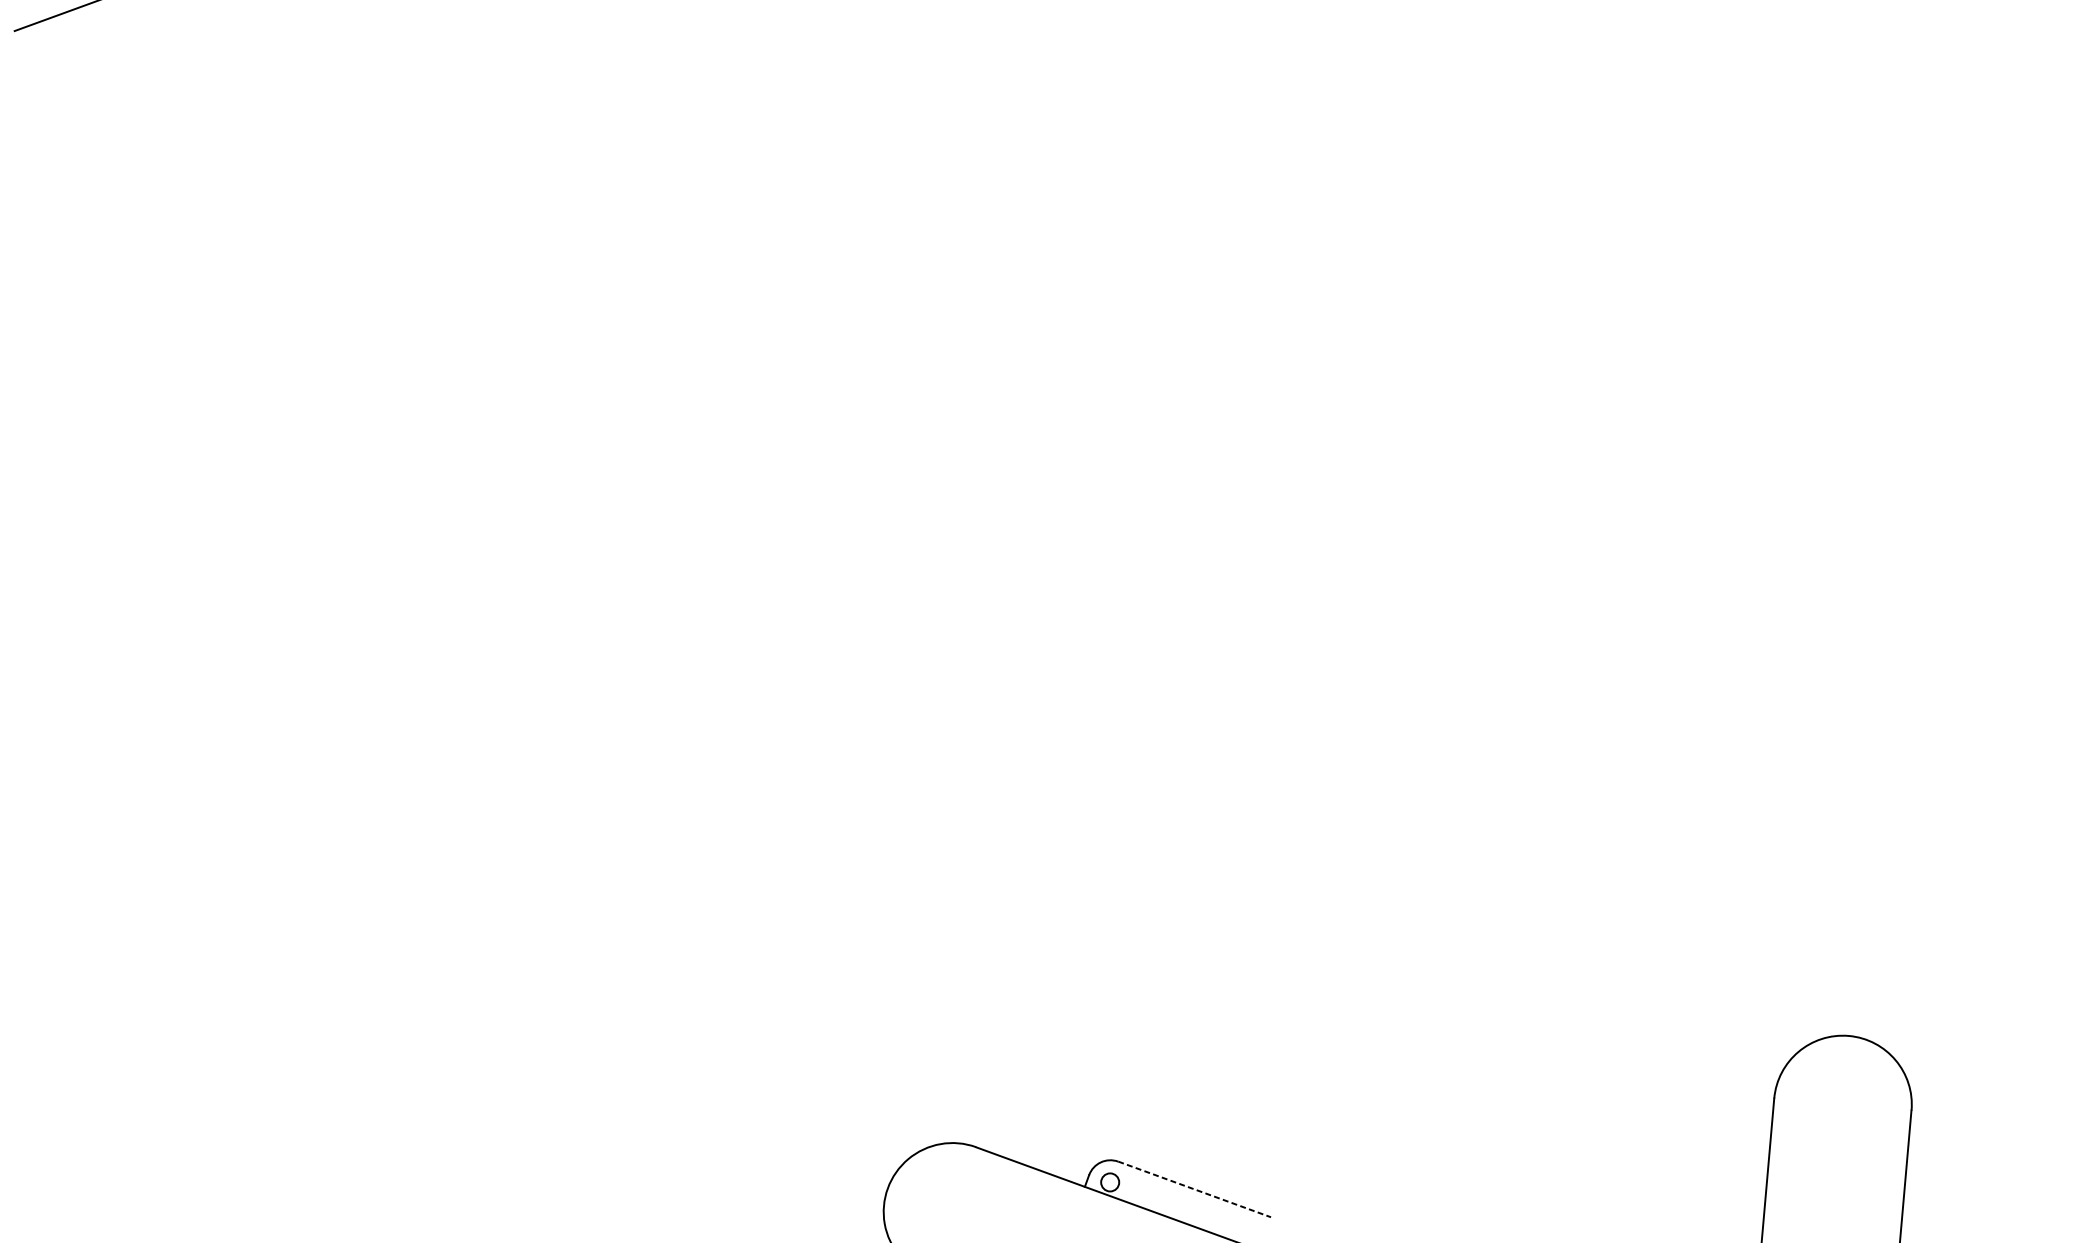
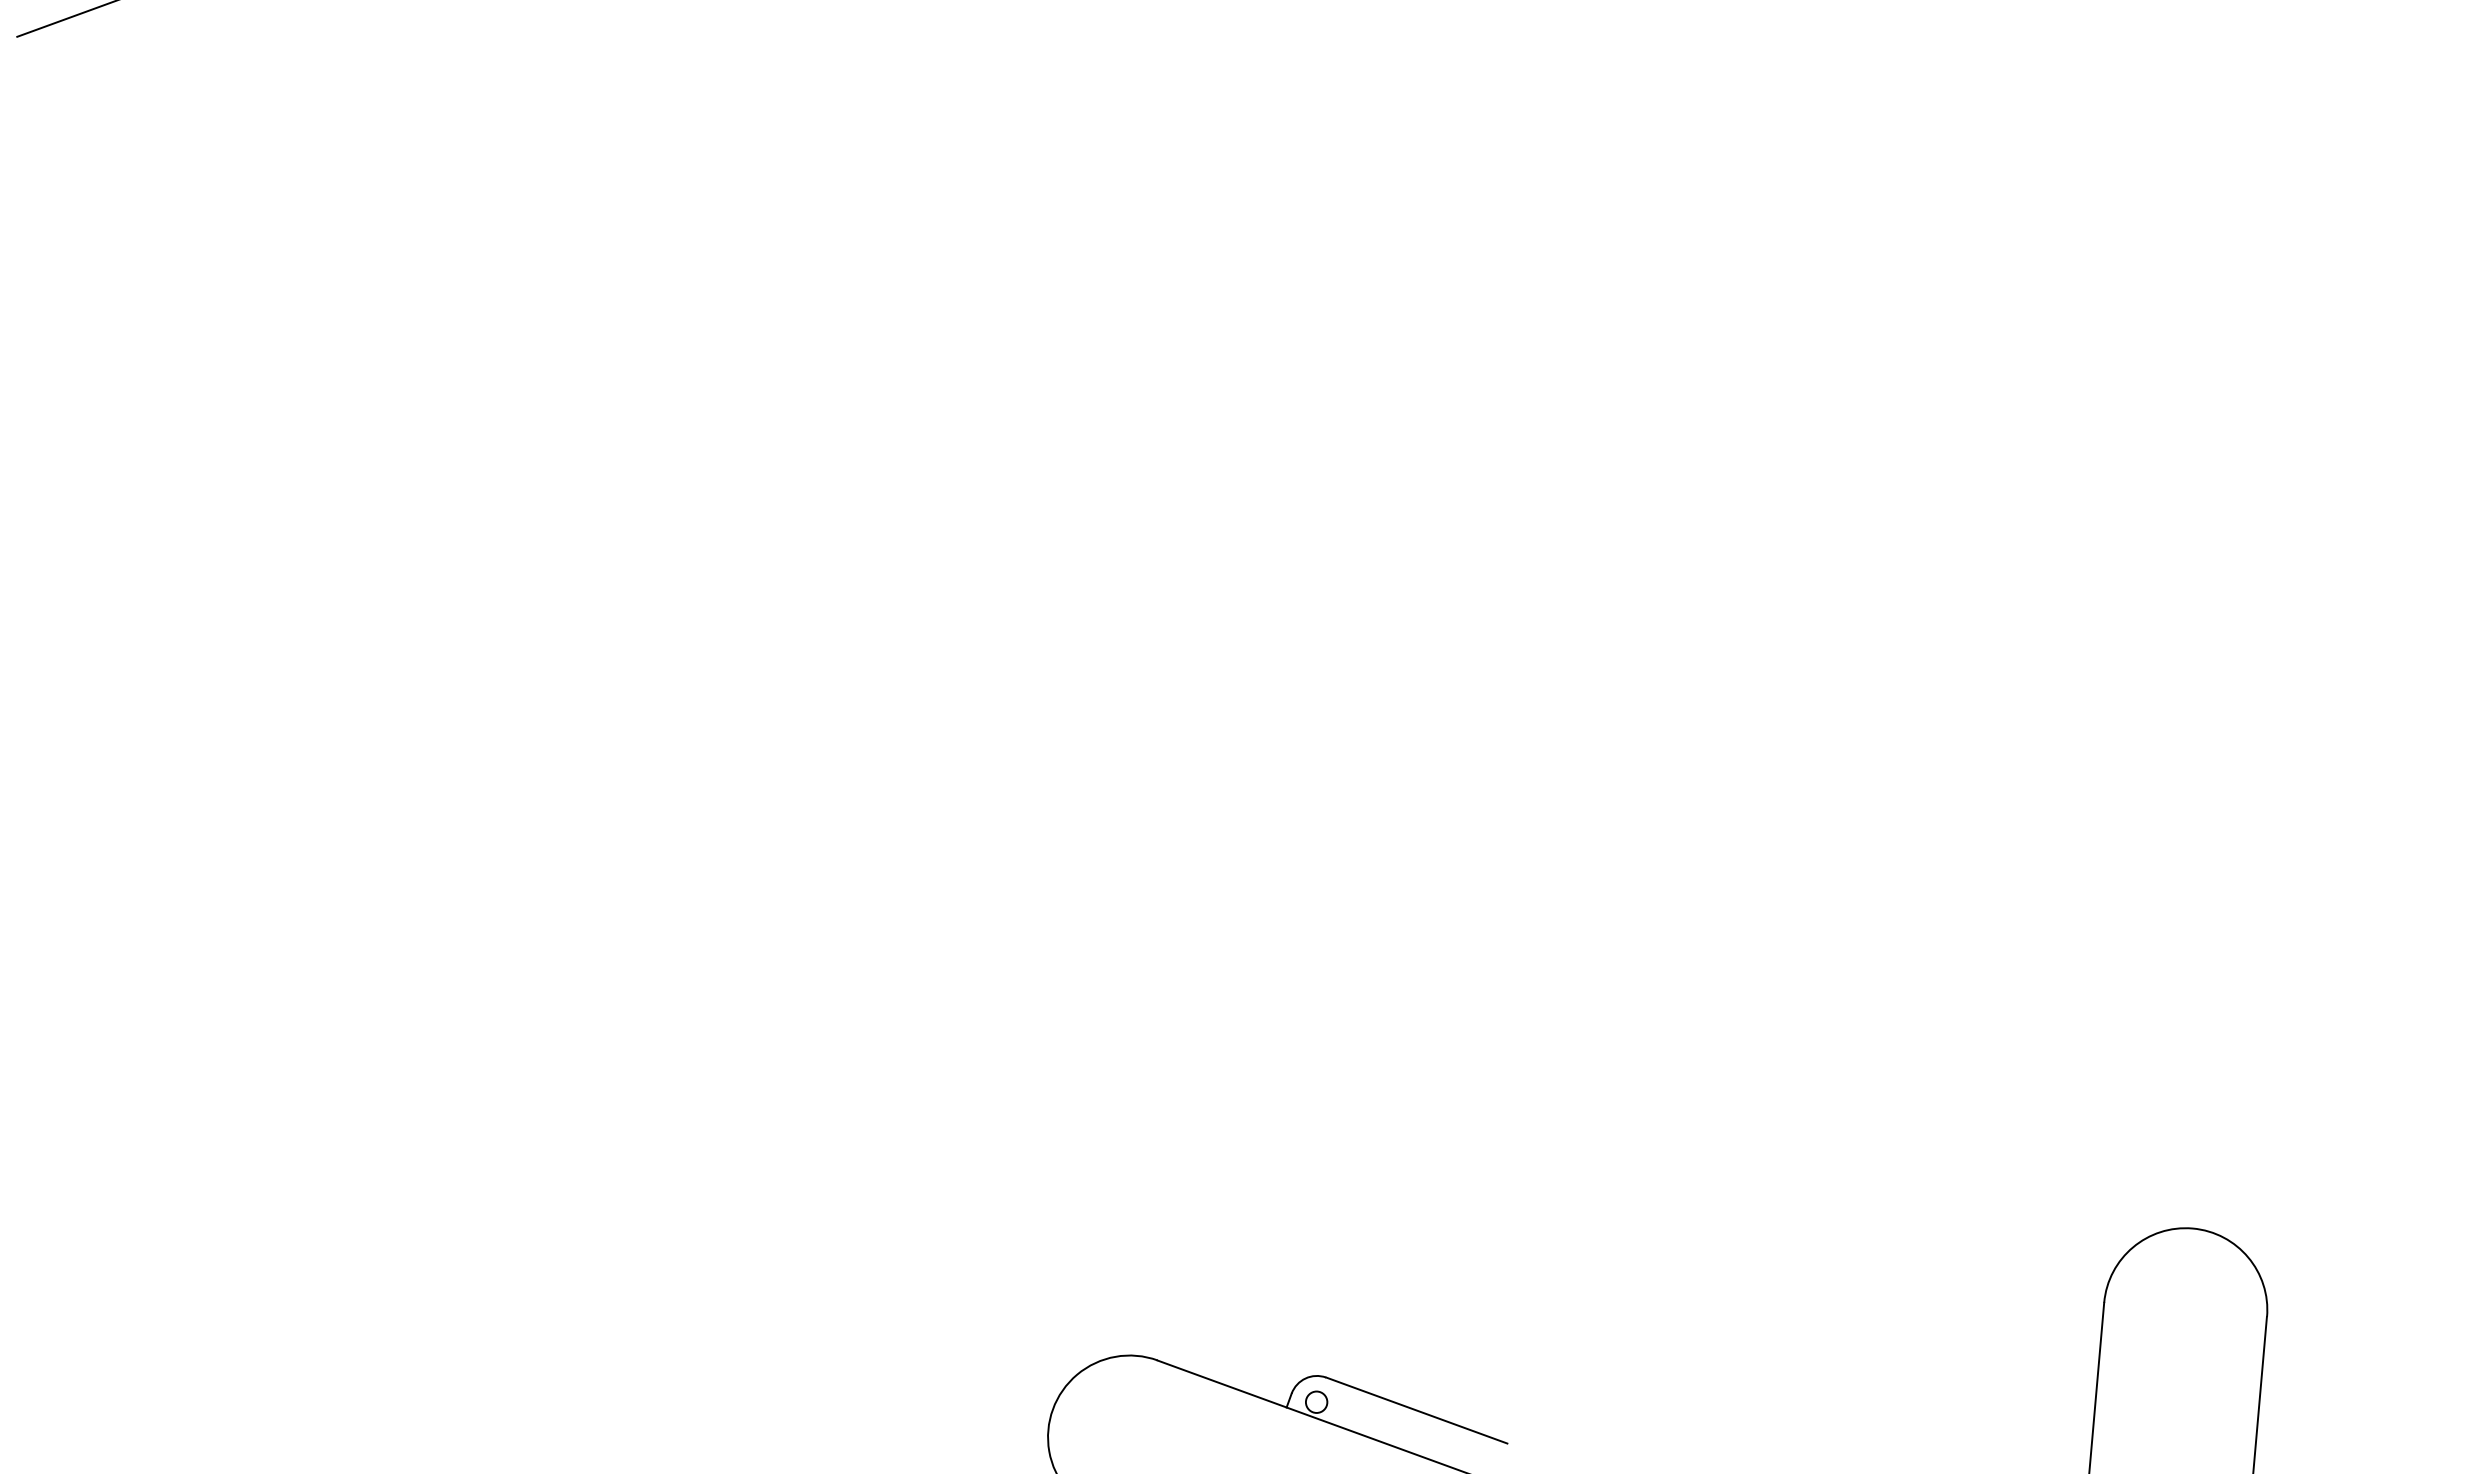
line: (1195, 1189) -> (1417, 1410), dashed -> solid

